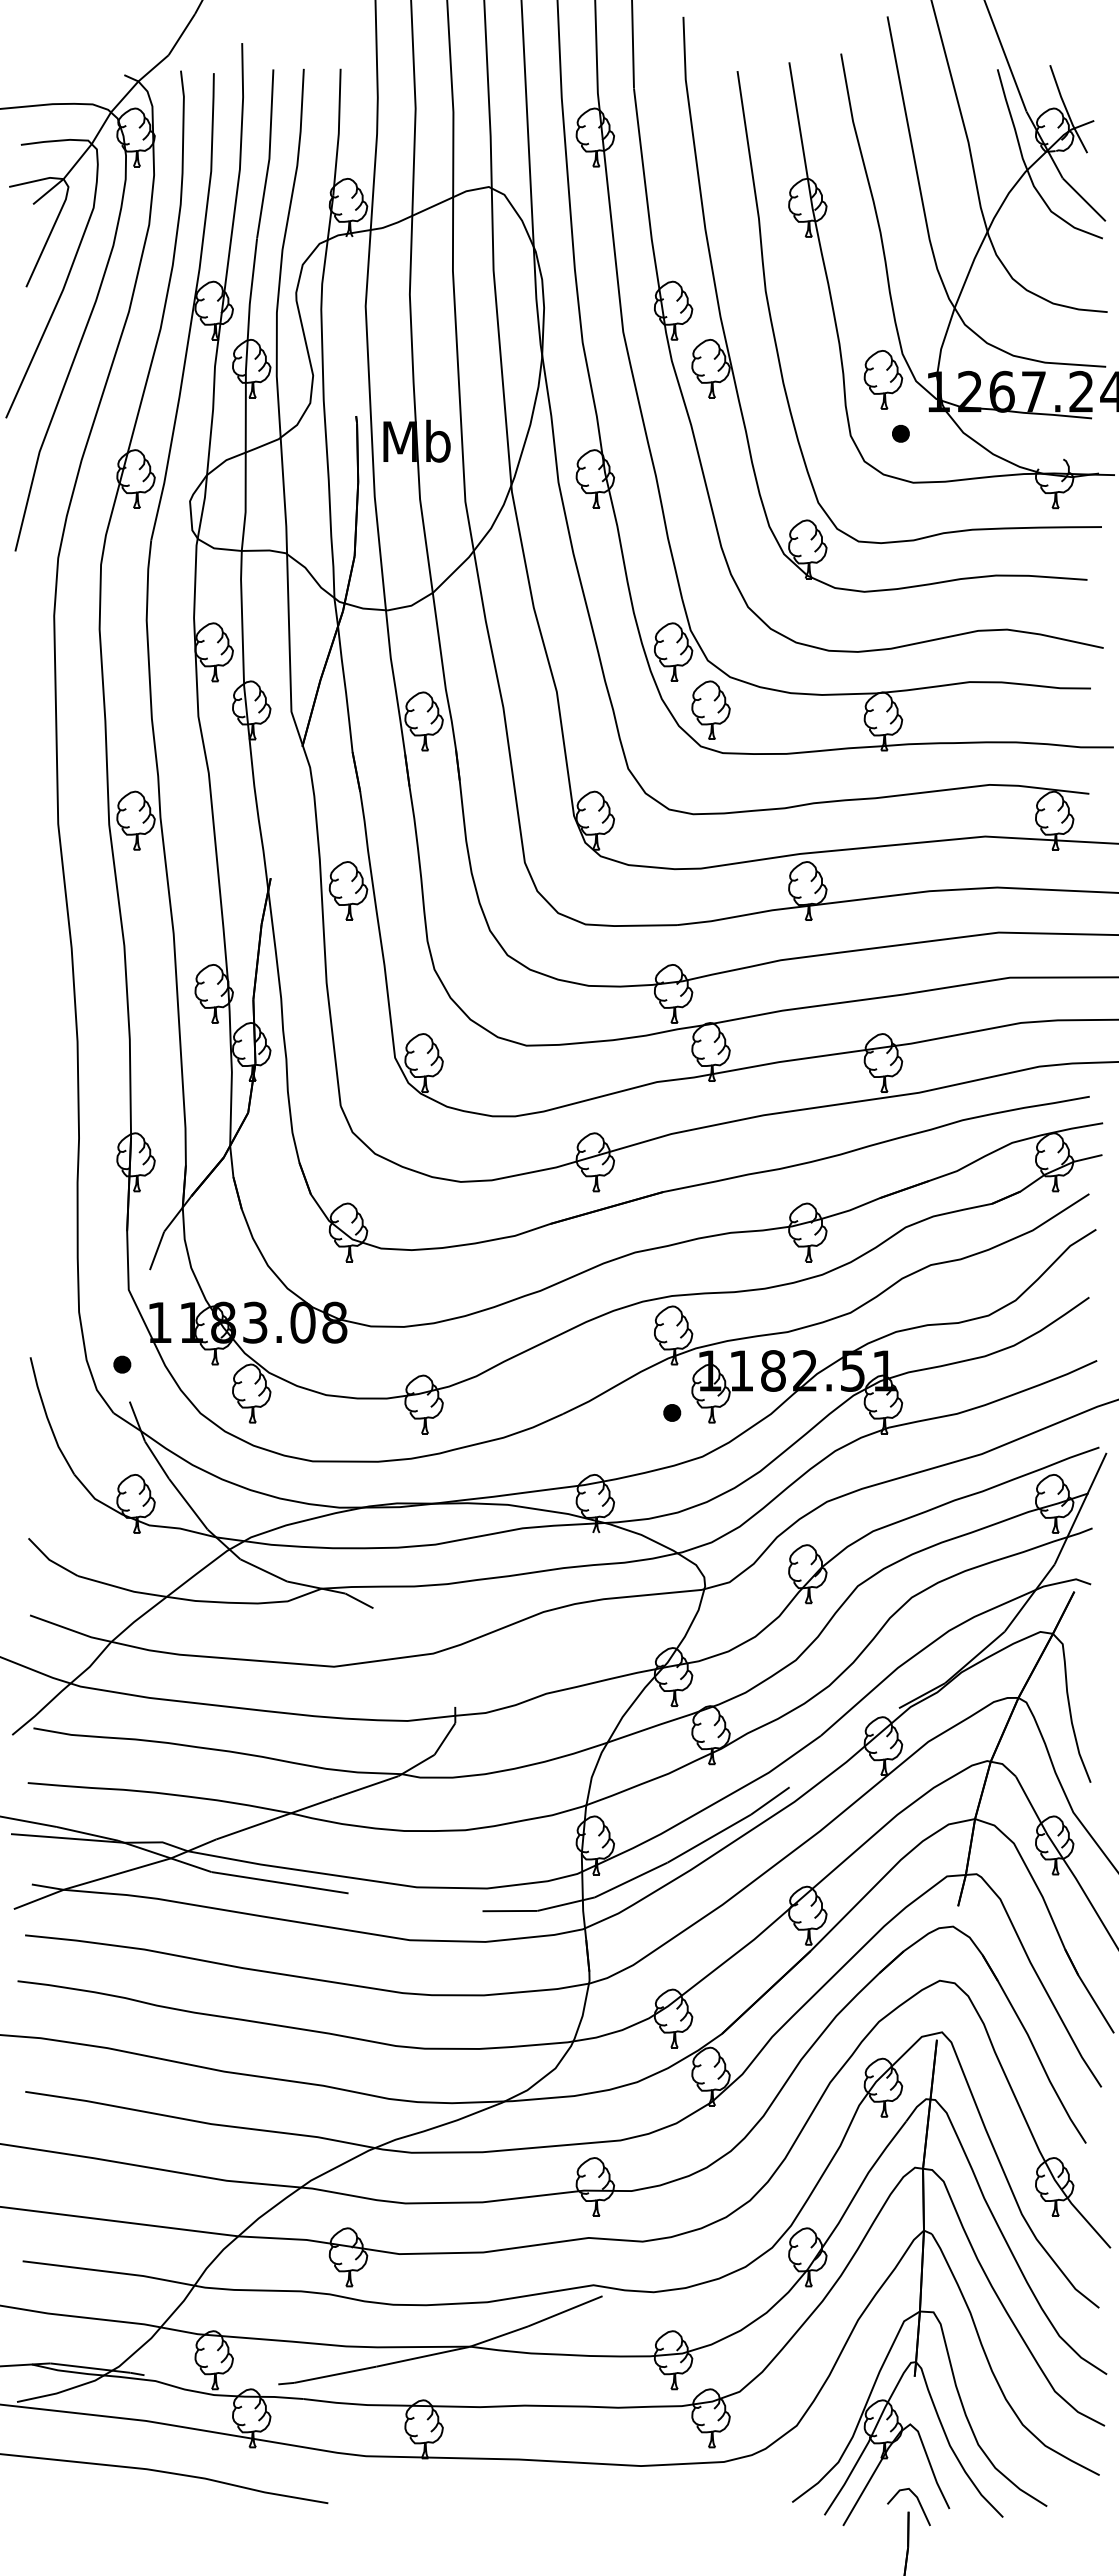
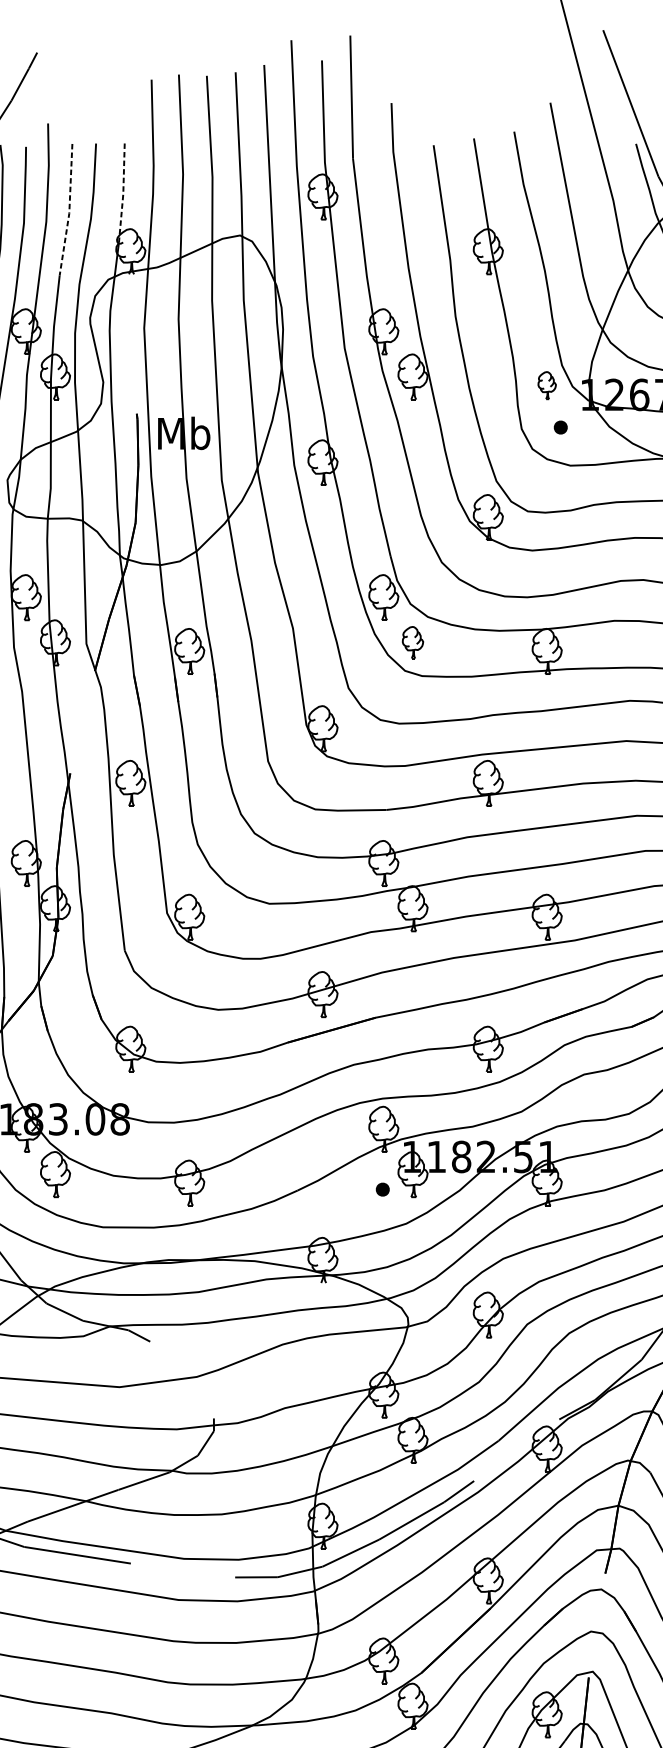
line: (338, 132) -> (123, 193), solid -> dashed
line: (269, 154) -> (69, 210), solid -> dashed
part: (883, 379) -> (547, 385), size x0.6
part: (710, 709) -> (412, 642), size x0.7

